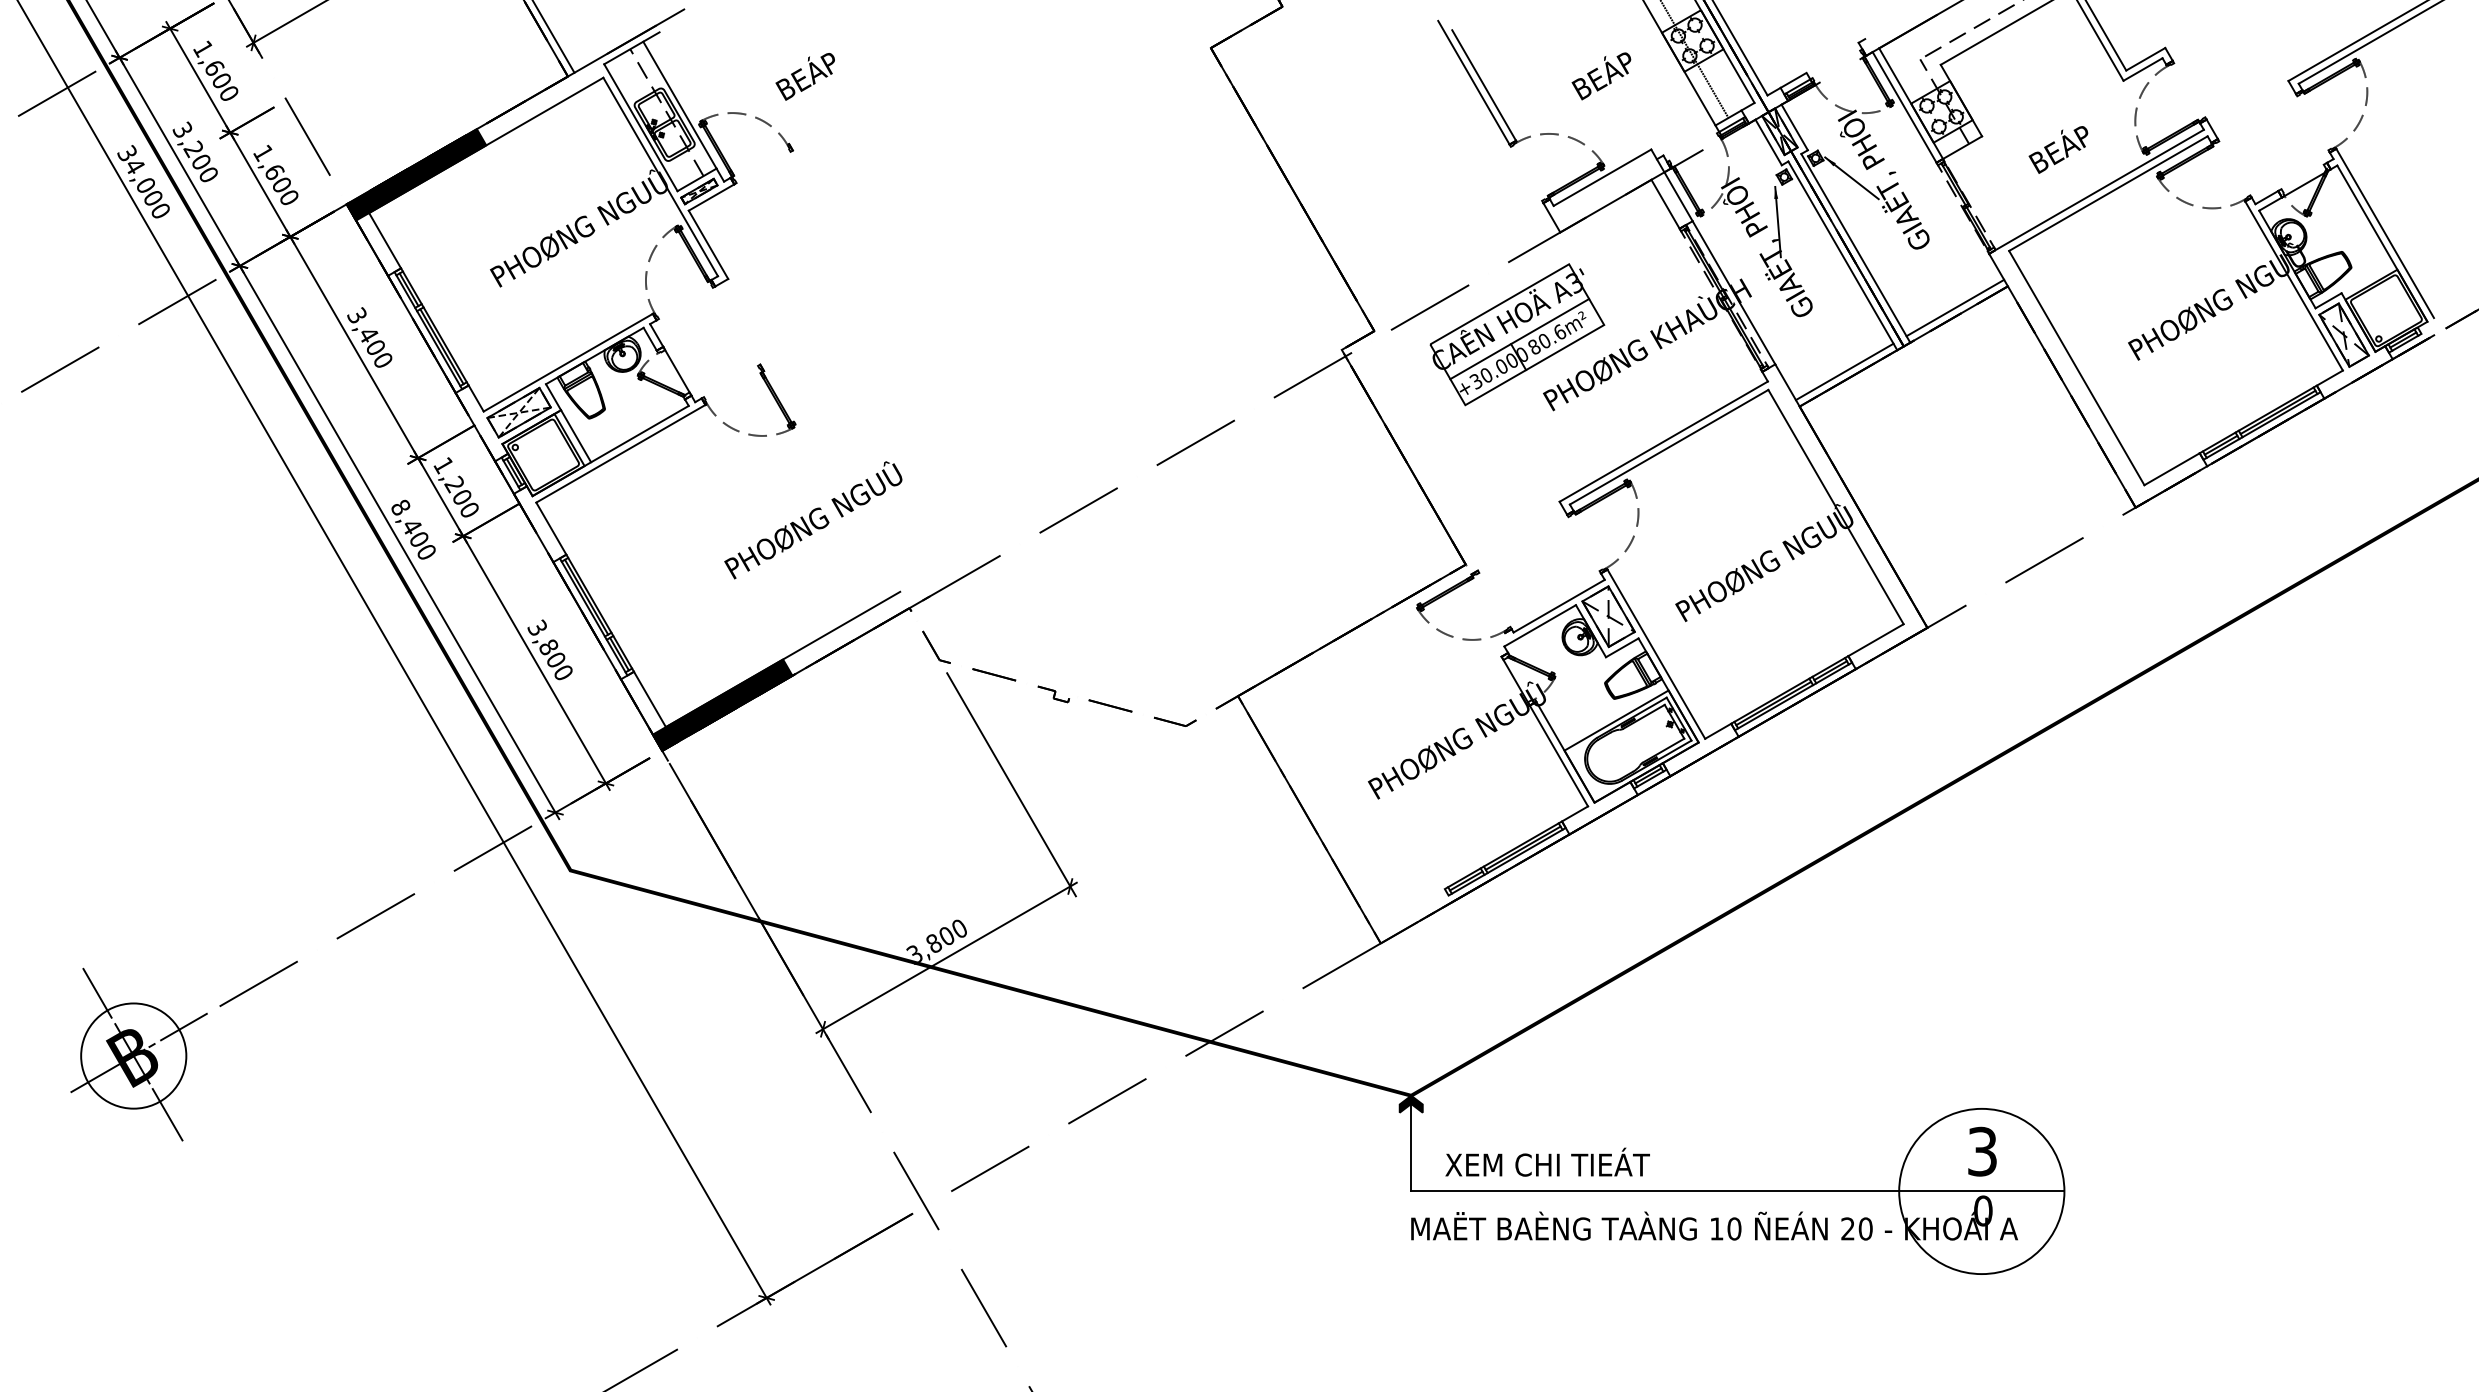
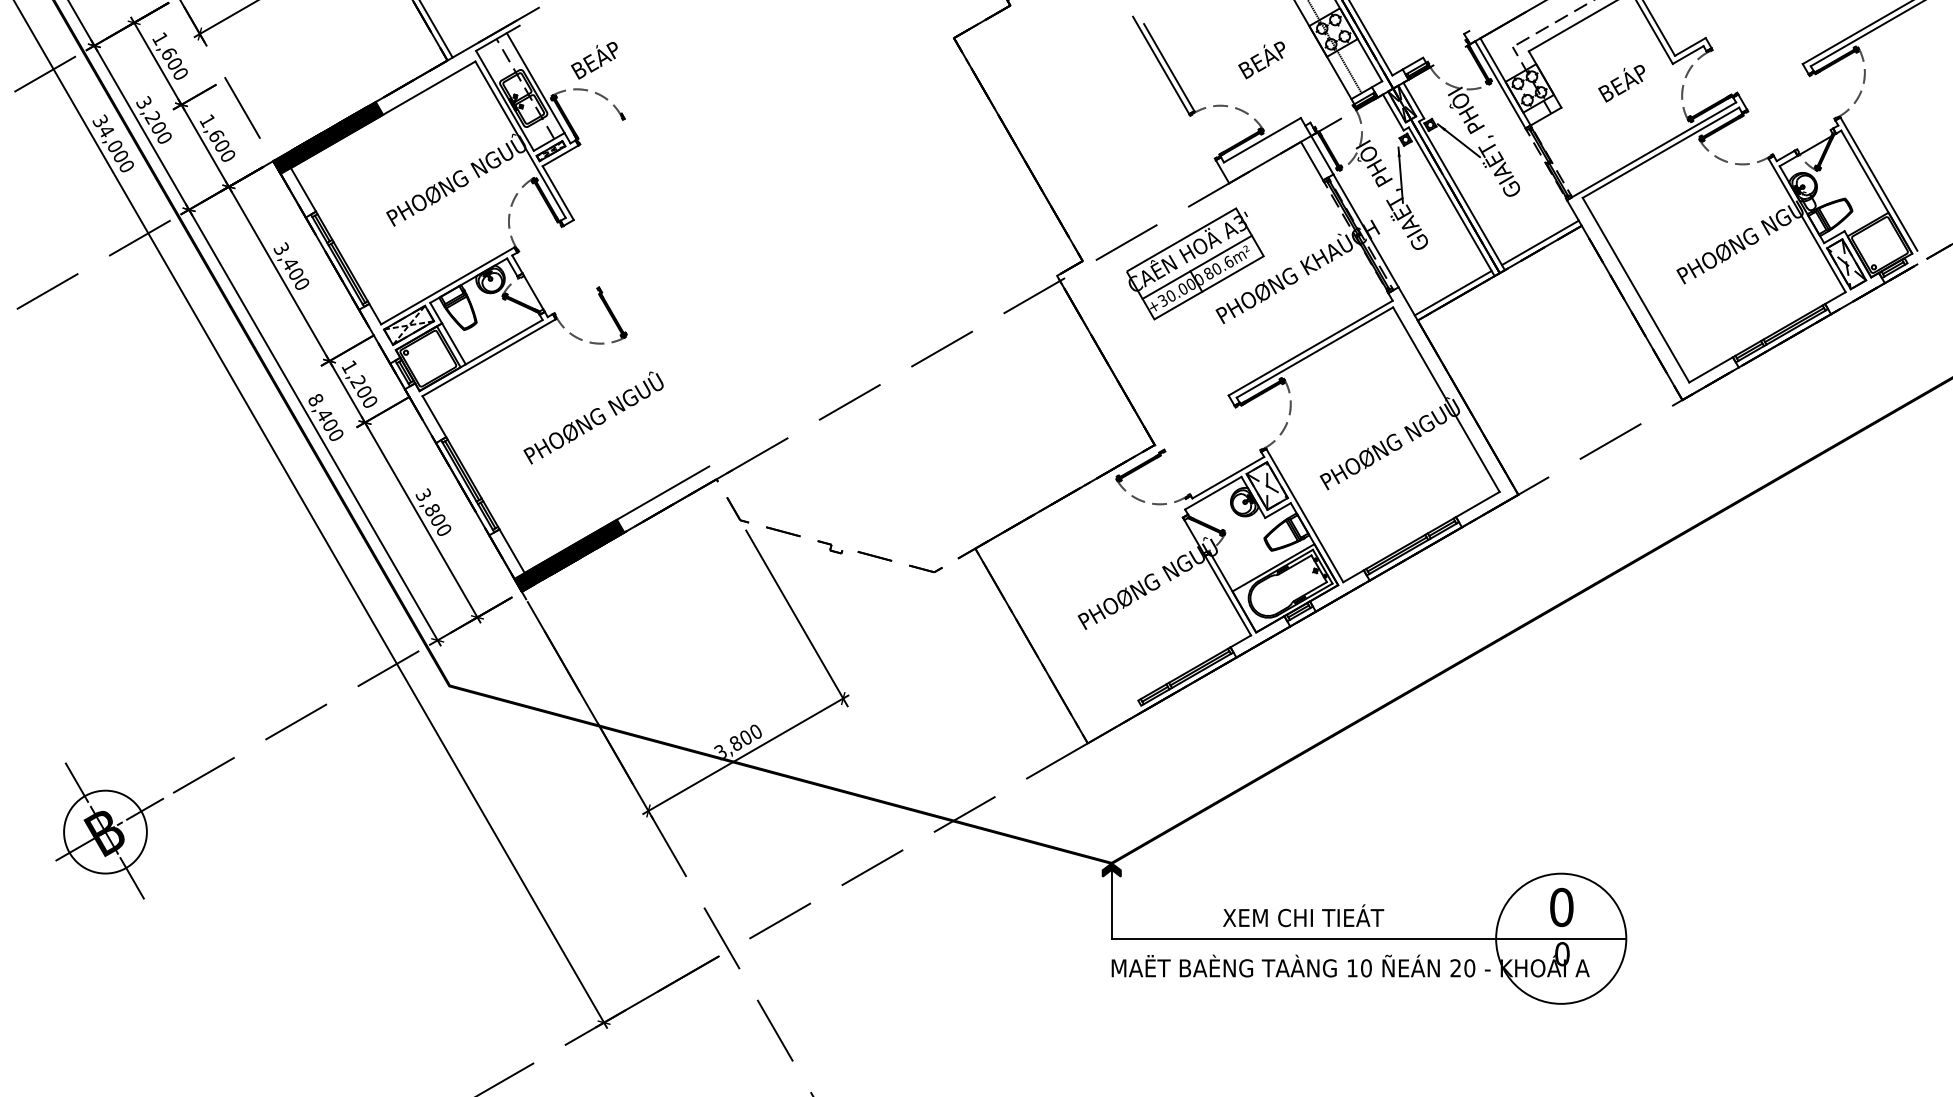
text: (804, 76) -> (593, 60), moved
text: (2058, 149) -> (1621, 83), moved
text: (813, 520) -> (593, 418), moved
text: (1982, 1151) -> (1561, 907), 3 -> 0
text: (1547, 1161) -> (1303, 915), moved

